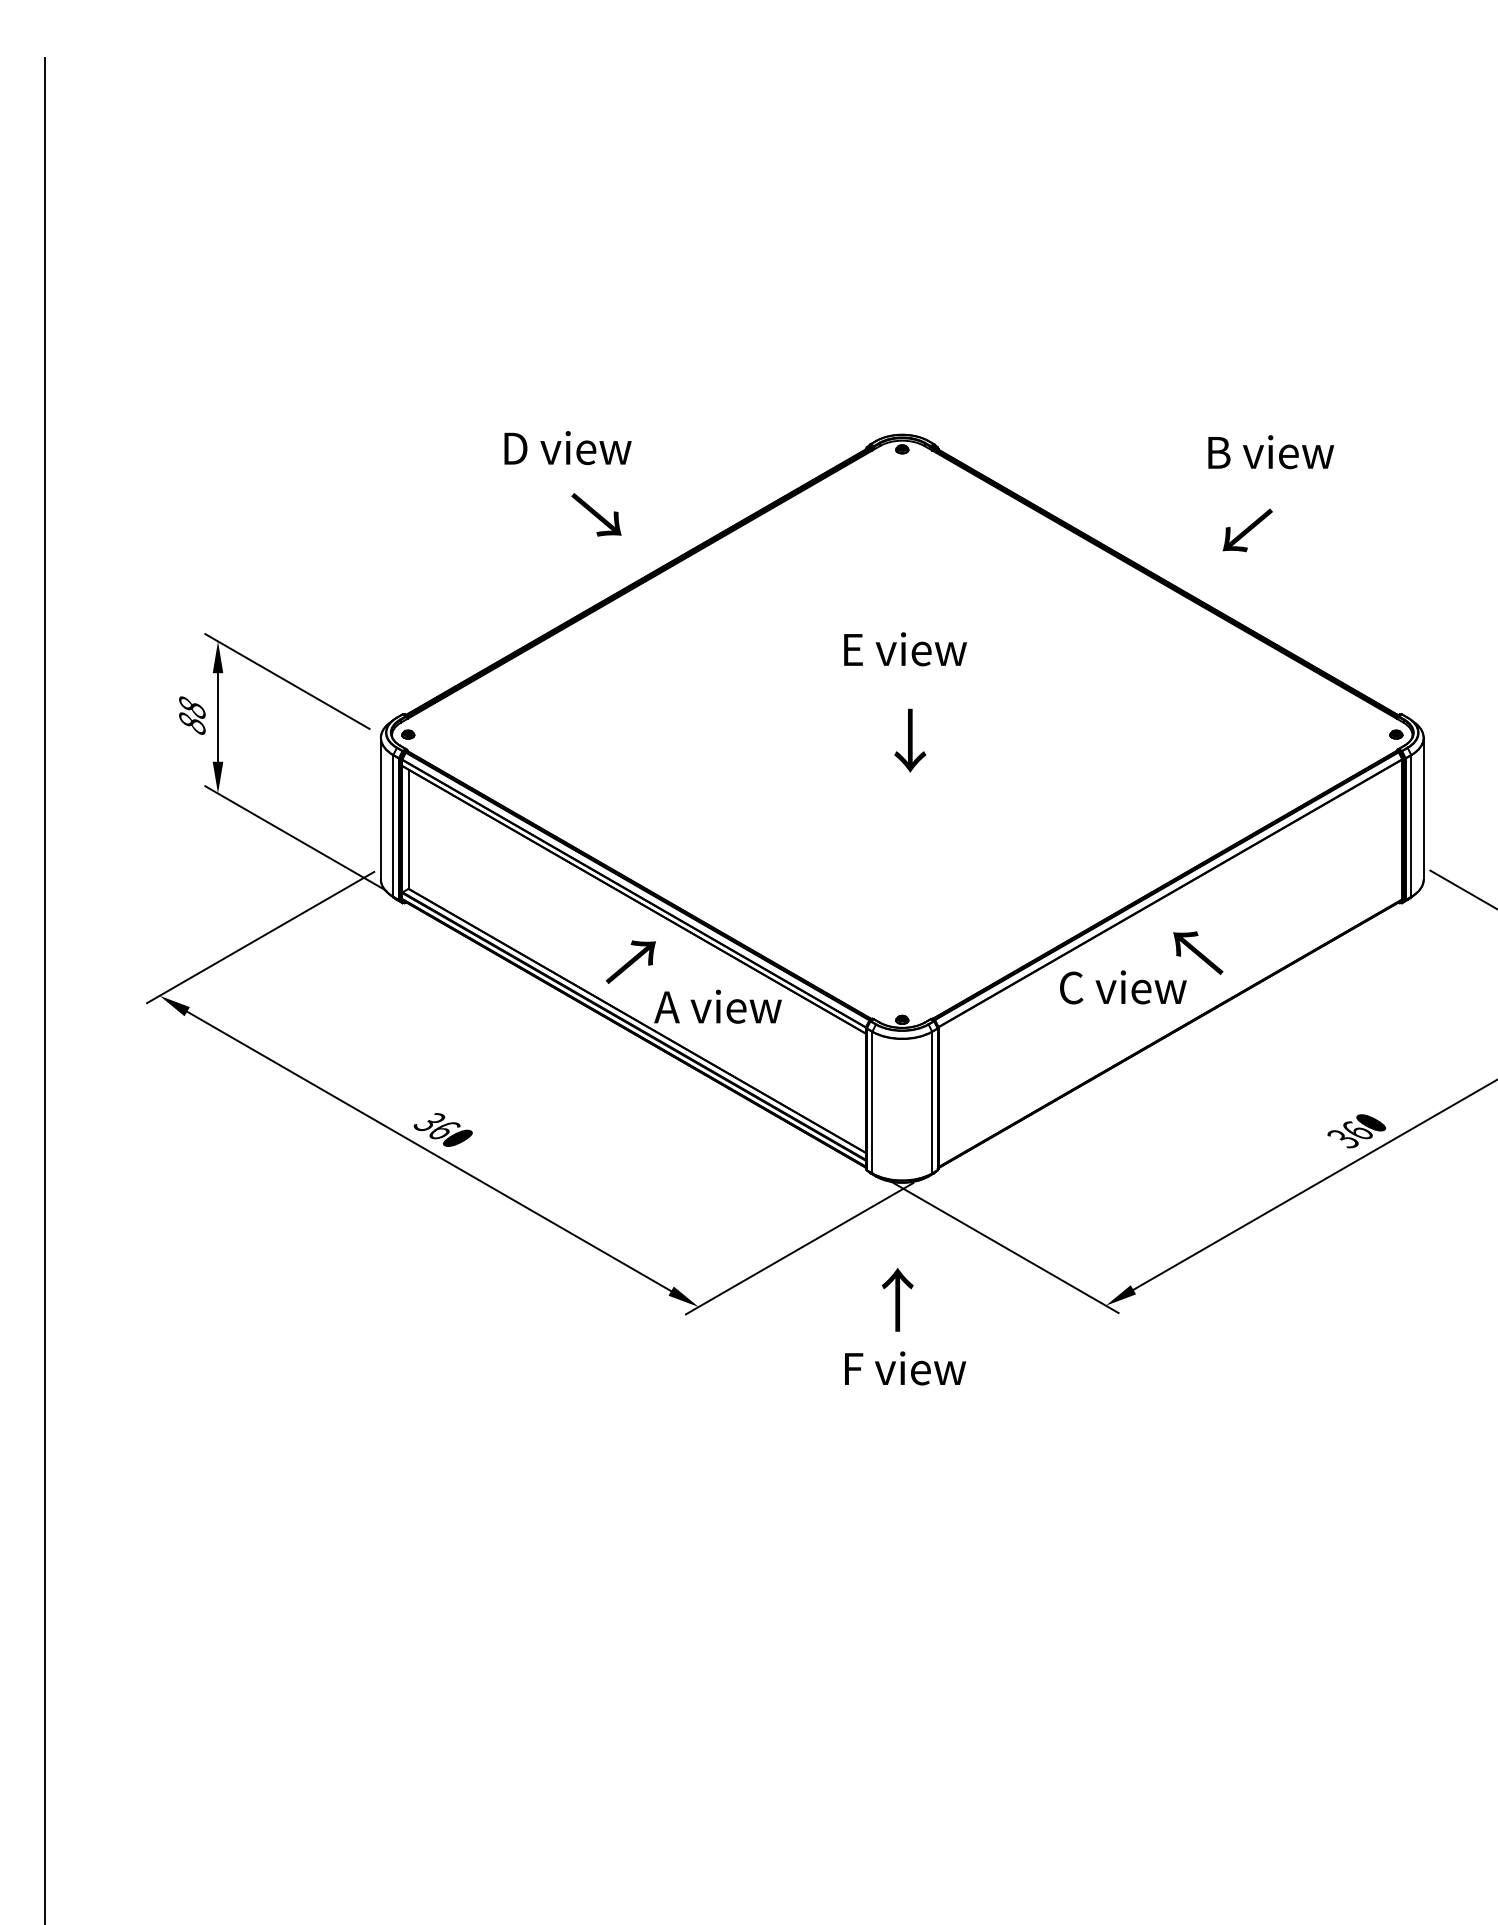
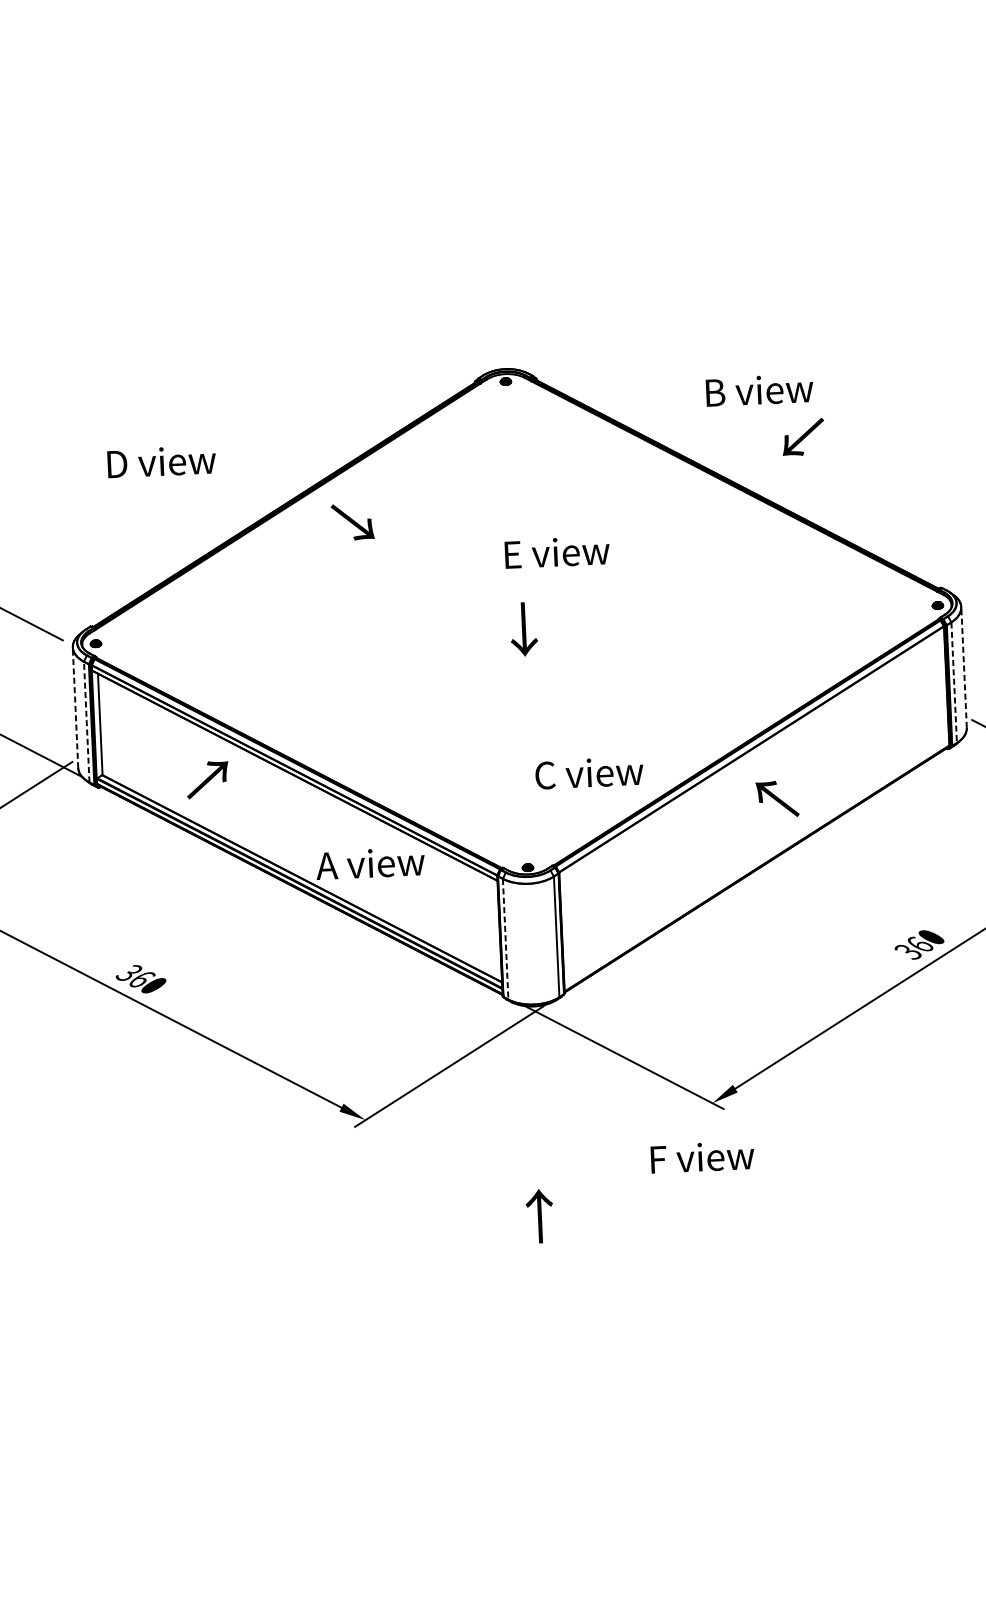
text: (567, 448) -> (161, 462), moved
text: (1271, 452) -> (760, 390), moved
text: (596, 514) -> (352, 521), moved
text: (905, 649) -> (557, 552), moved
line: (380, 808) -> (75, 707), solid -> dashed
line: (1423, 808) -> (963, 667), solid -> dashed
line: (393, 826) -> (86, 722), solid -> dashed
line: (1411, 826) -> (954, 683), solid -> dashed
text: (630, 961) -> (207, 779), moved
text: (1123, 987) -> (589, 773), moved
line: (872, 1102) -> (505, 939), solid -> dashed
text: (897, 1299) -> (539, 1215), moved
text: (905, 1368) -> (702, 1157), moved

